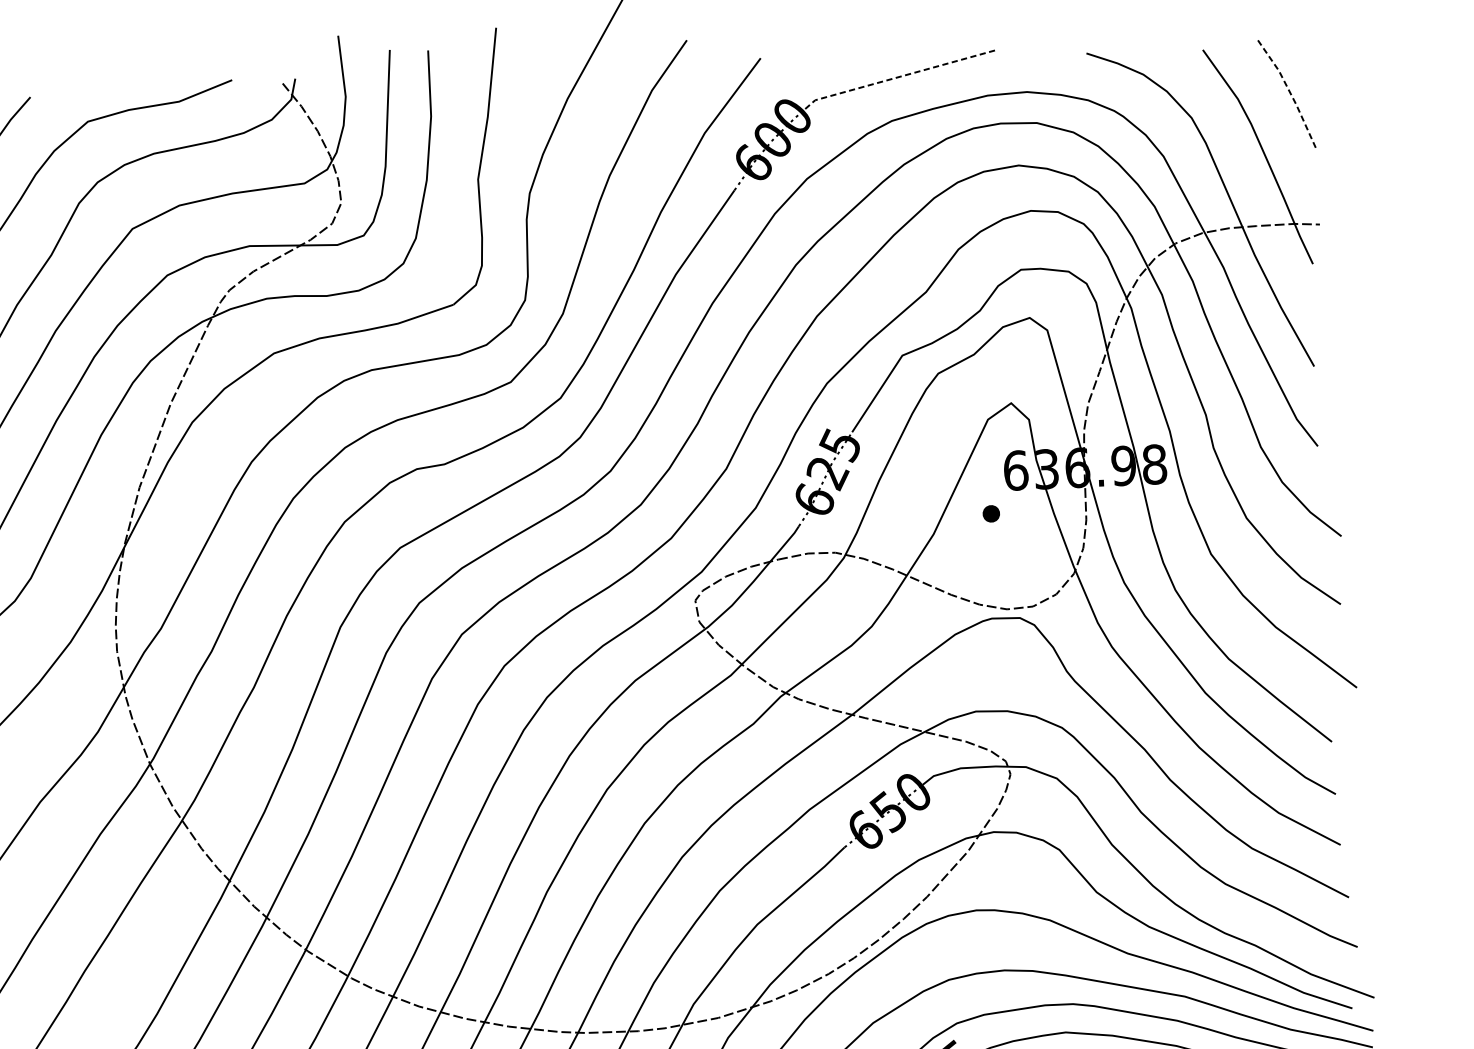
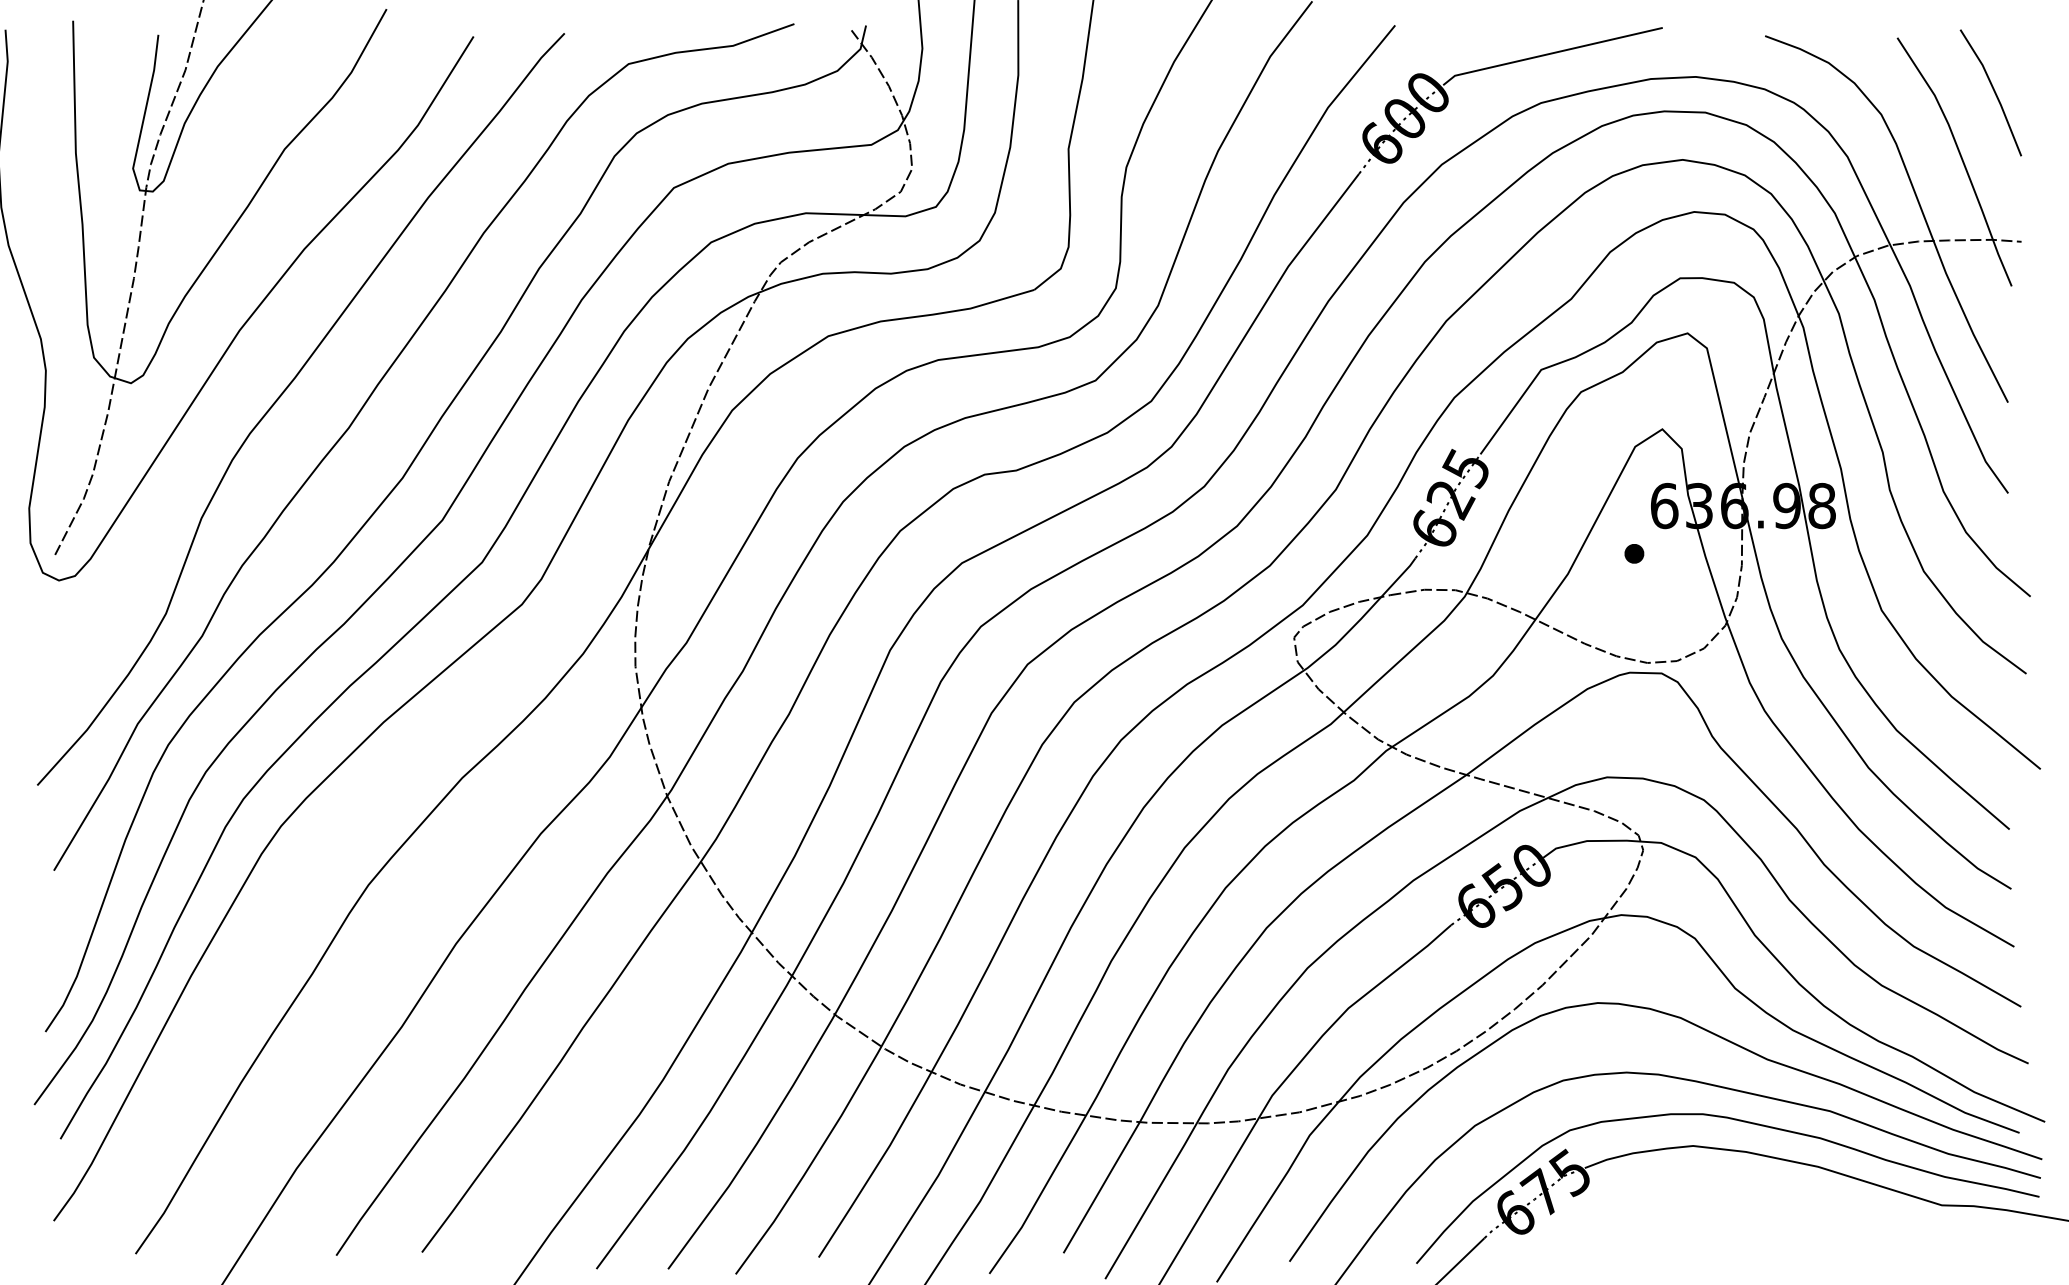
line: (899, 76) -> (1551, 53), dashed -> solid
line: (1290, 93) -> (1994, 91), dashed -> solid

